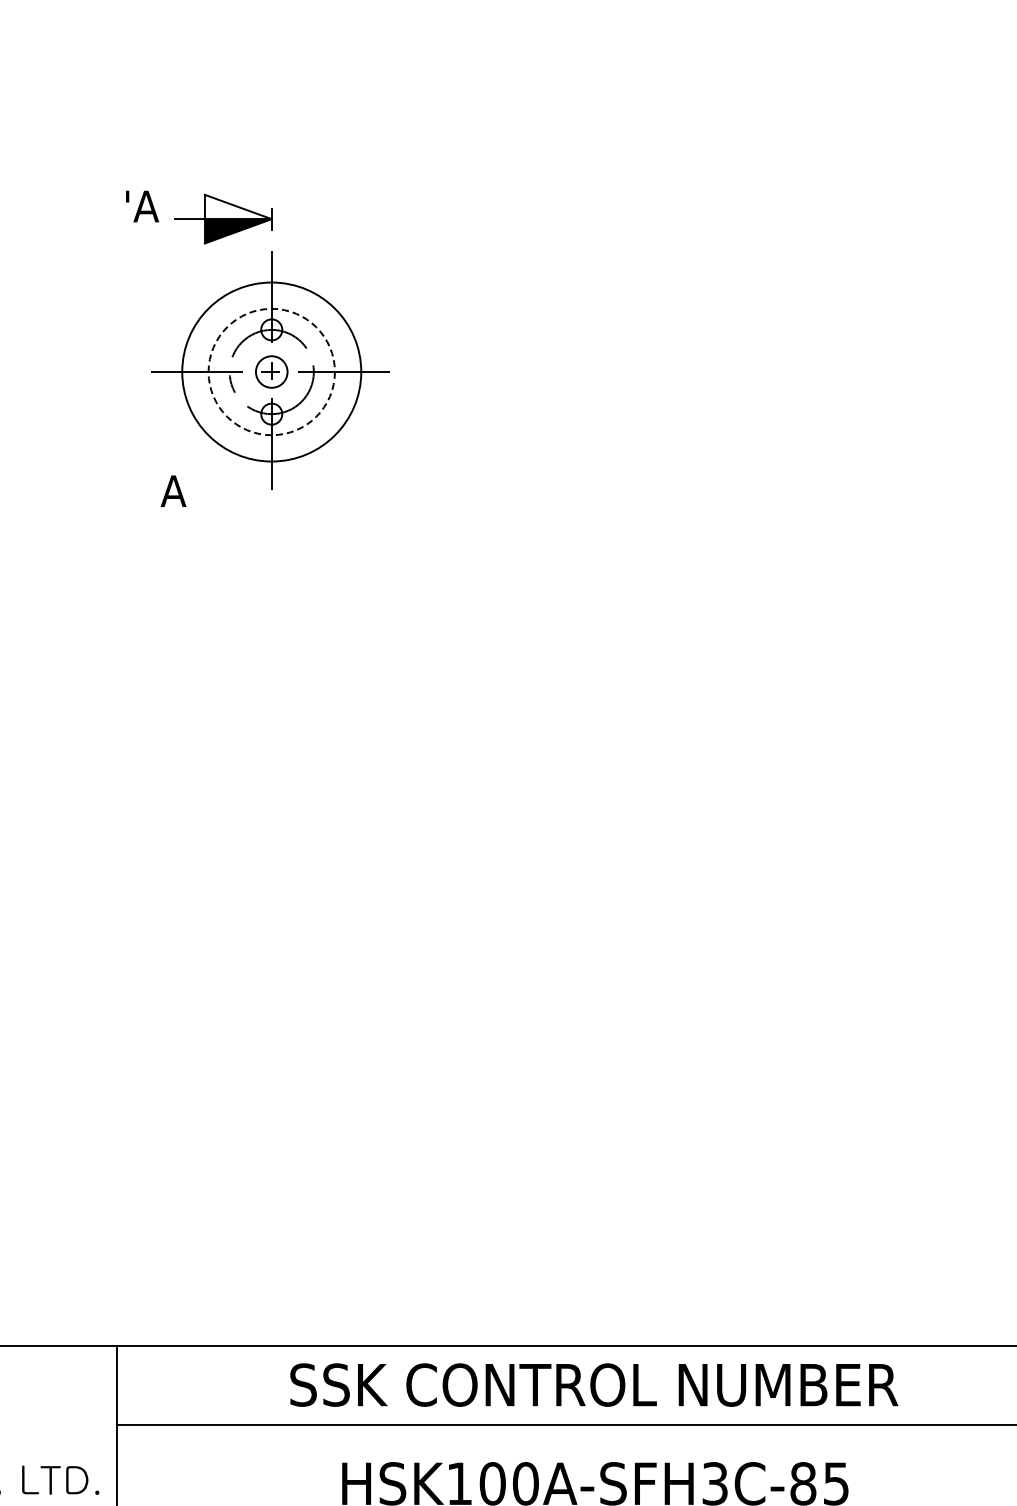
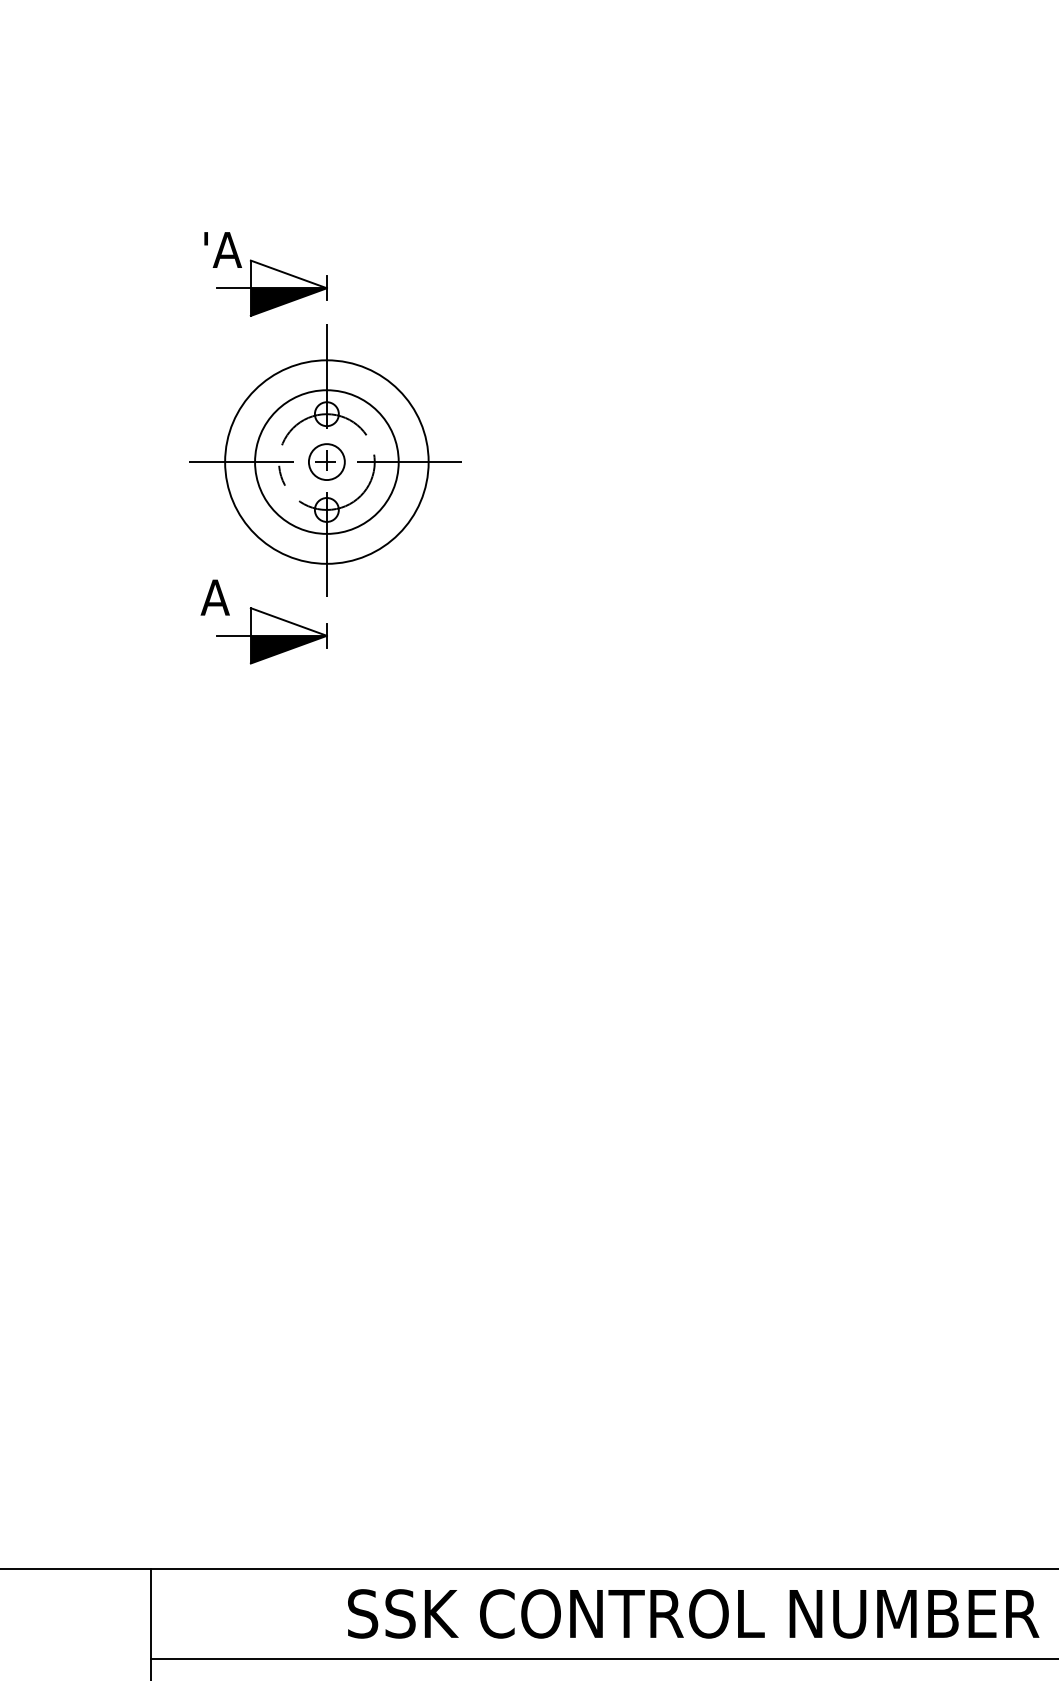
text: (142, 206) -> (223, 249), moved
circle: (271, 371) -> (326, 461), dashed -> solid
part: (223, 524) -> (272, 635), added

